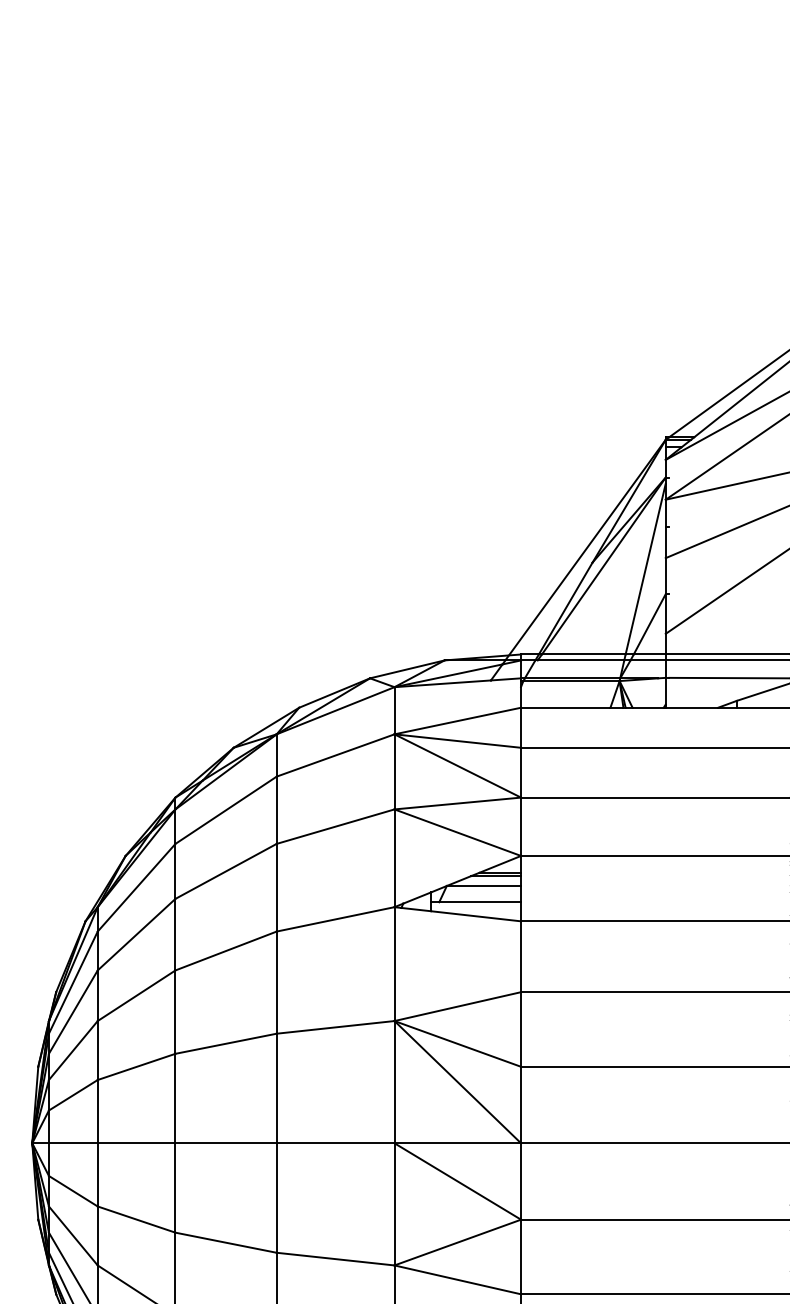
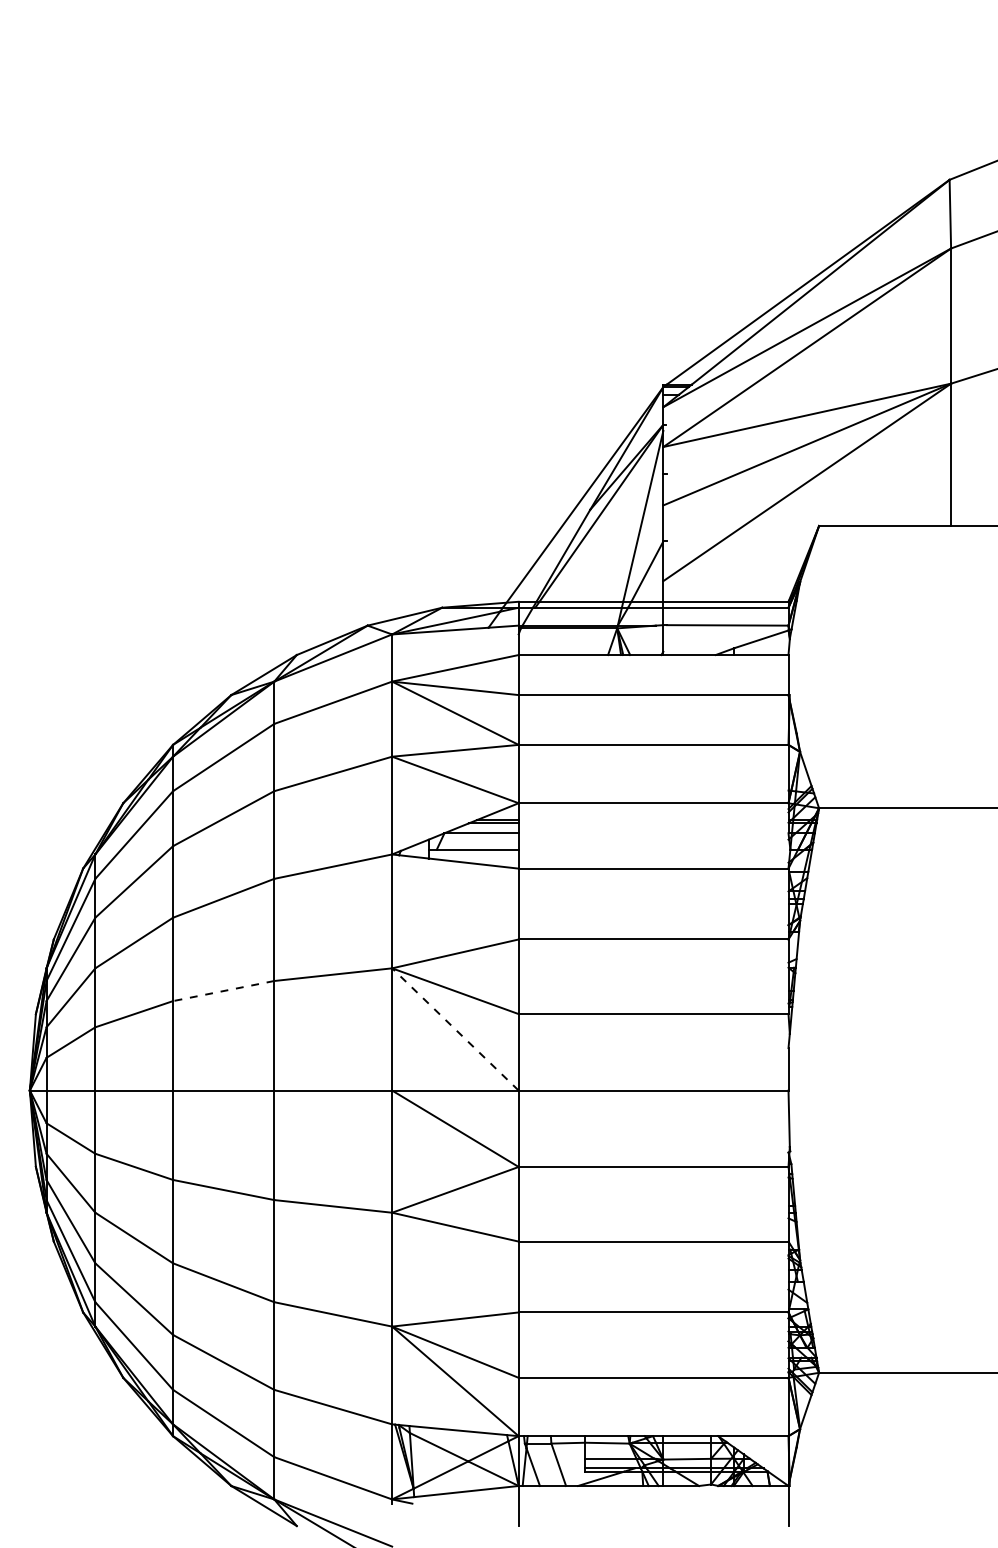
line: (225, 1044) -> (223, 991), solid -> dashed
line: (457, 1082) -> (455, 1029), solid -> dashed

